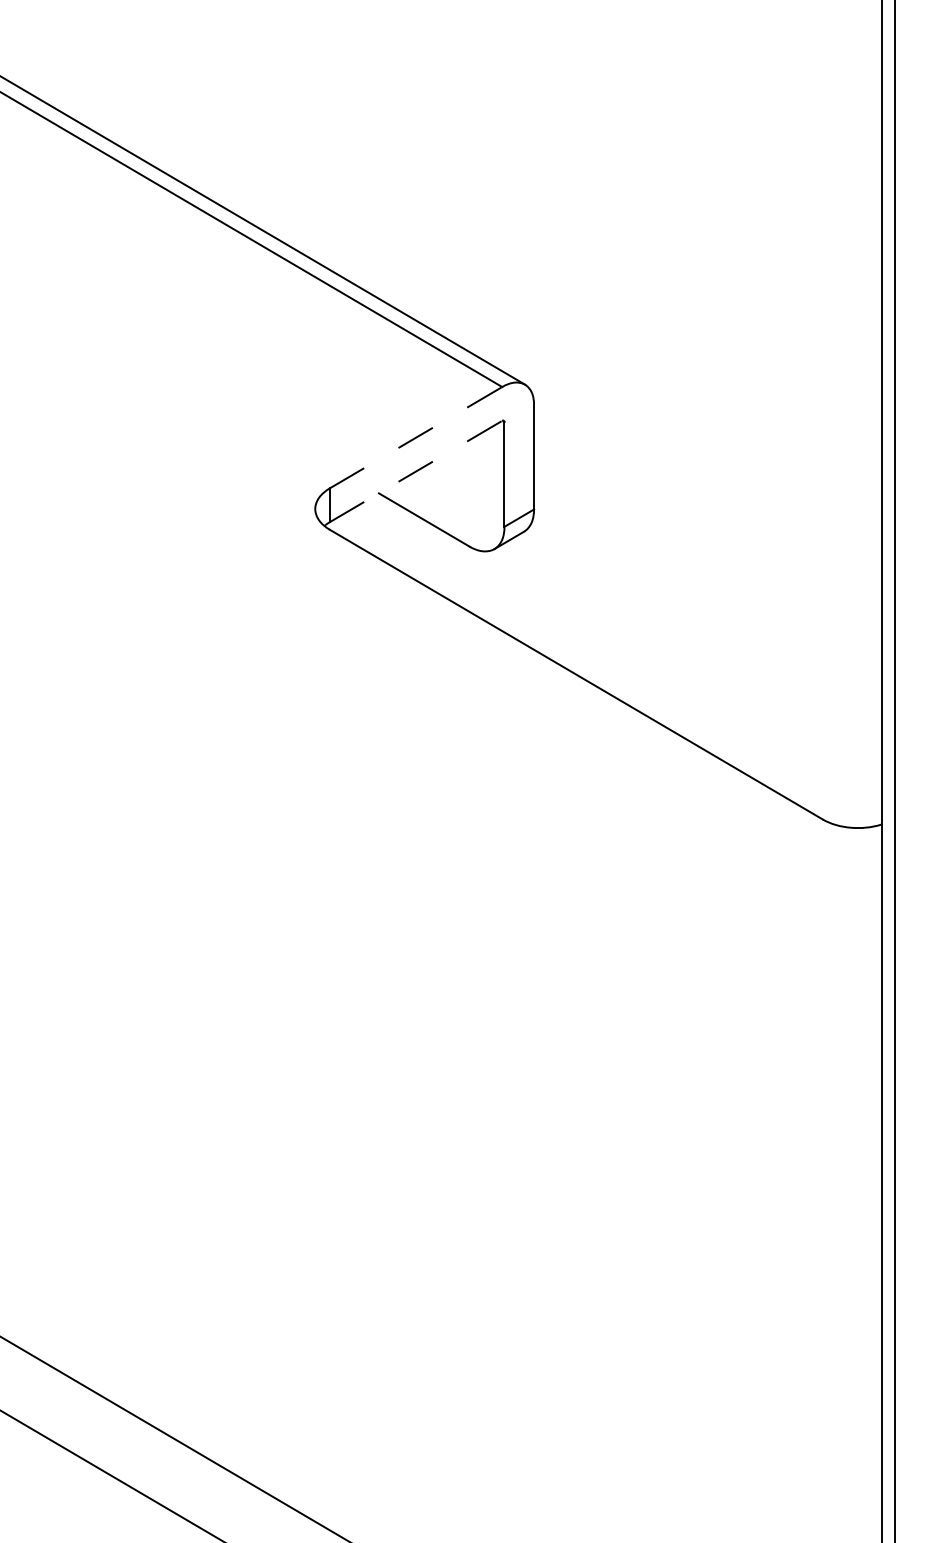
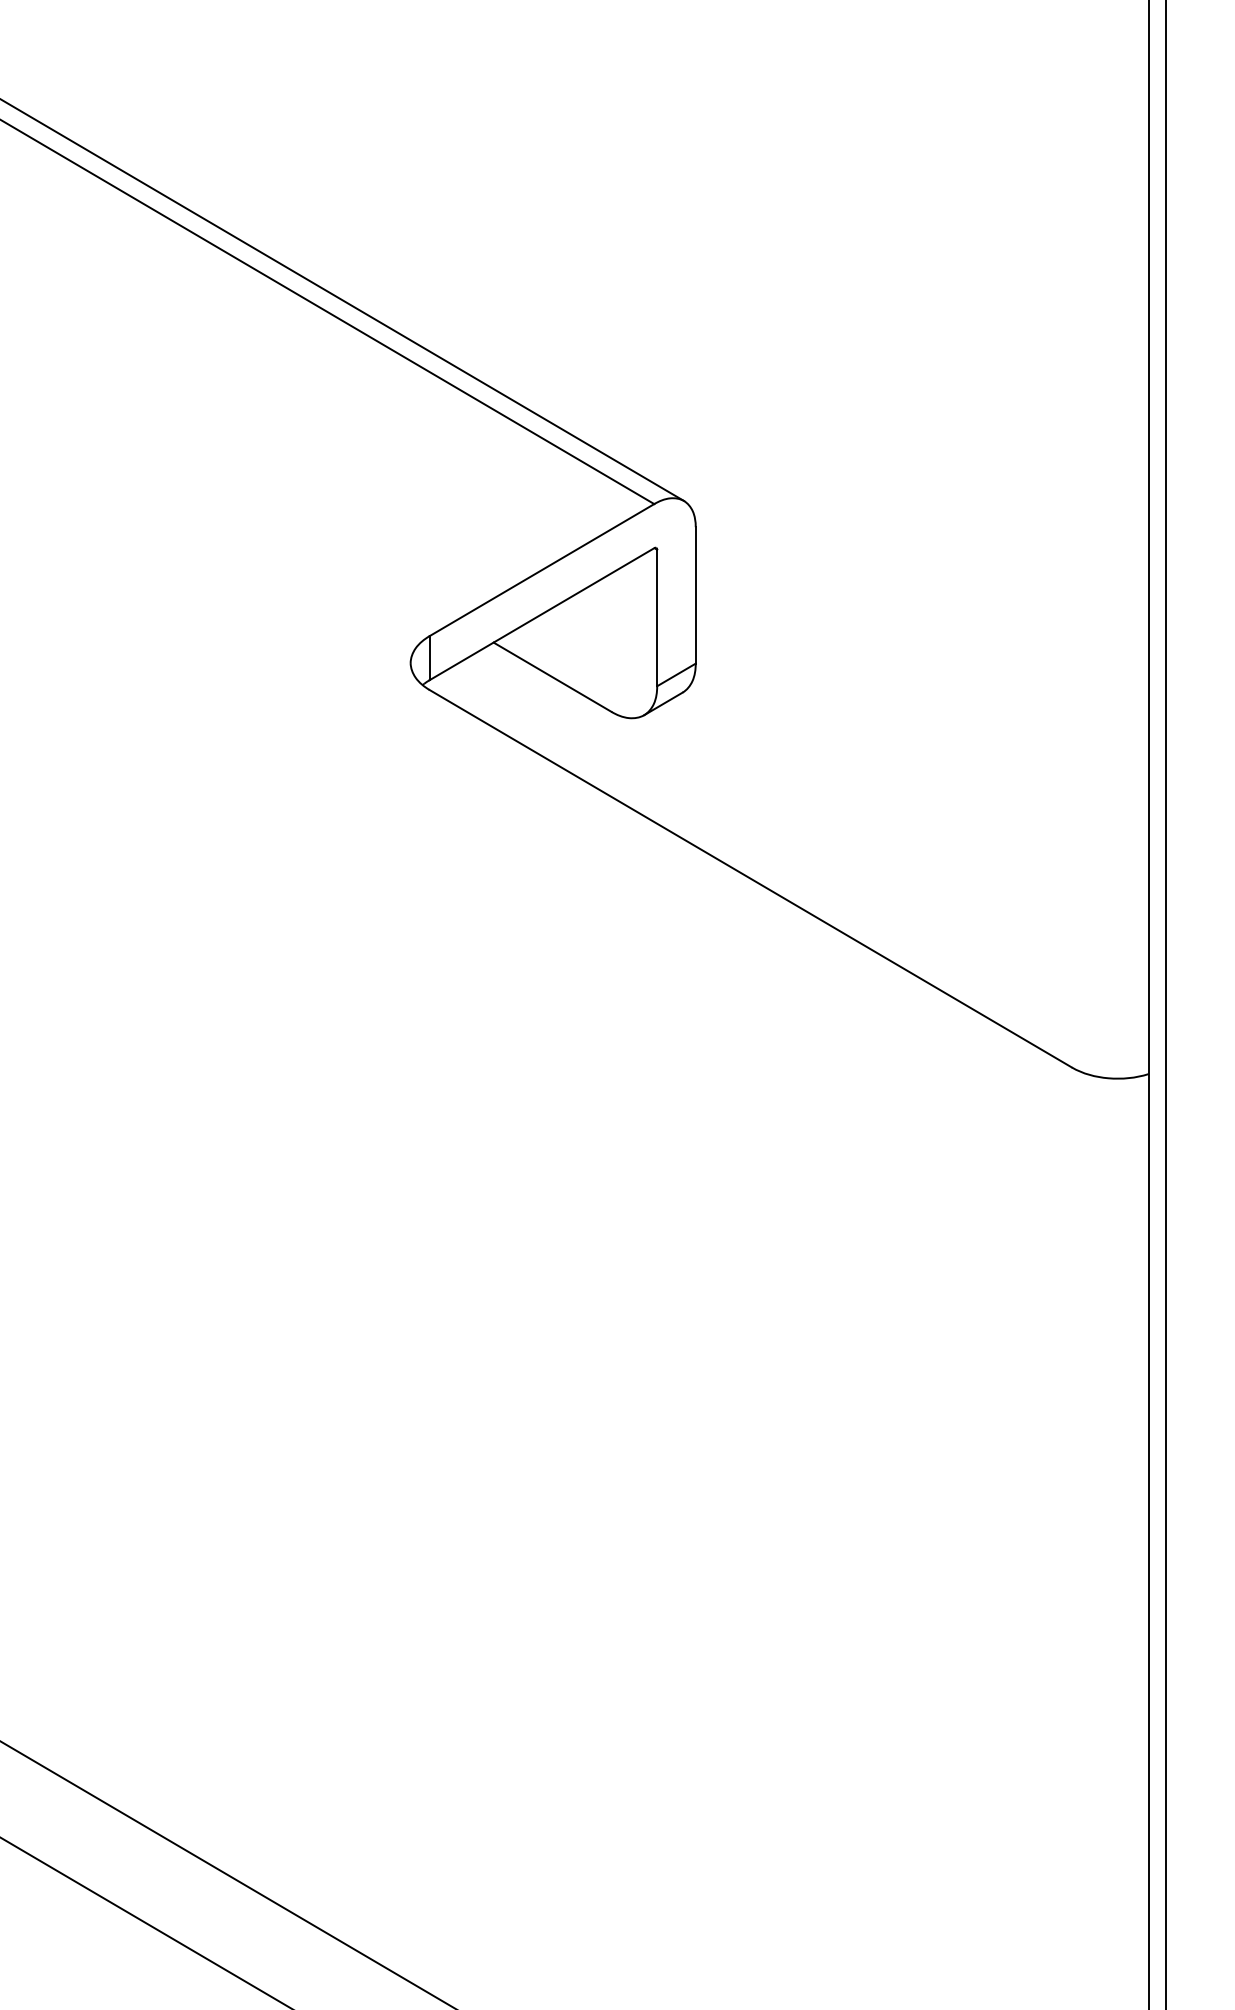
line: (416, 437) -> (542, 569), dashed -> solid
line: (416, 471) -> (542, 614), dashed -> solid

